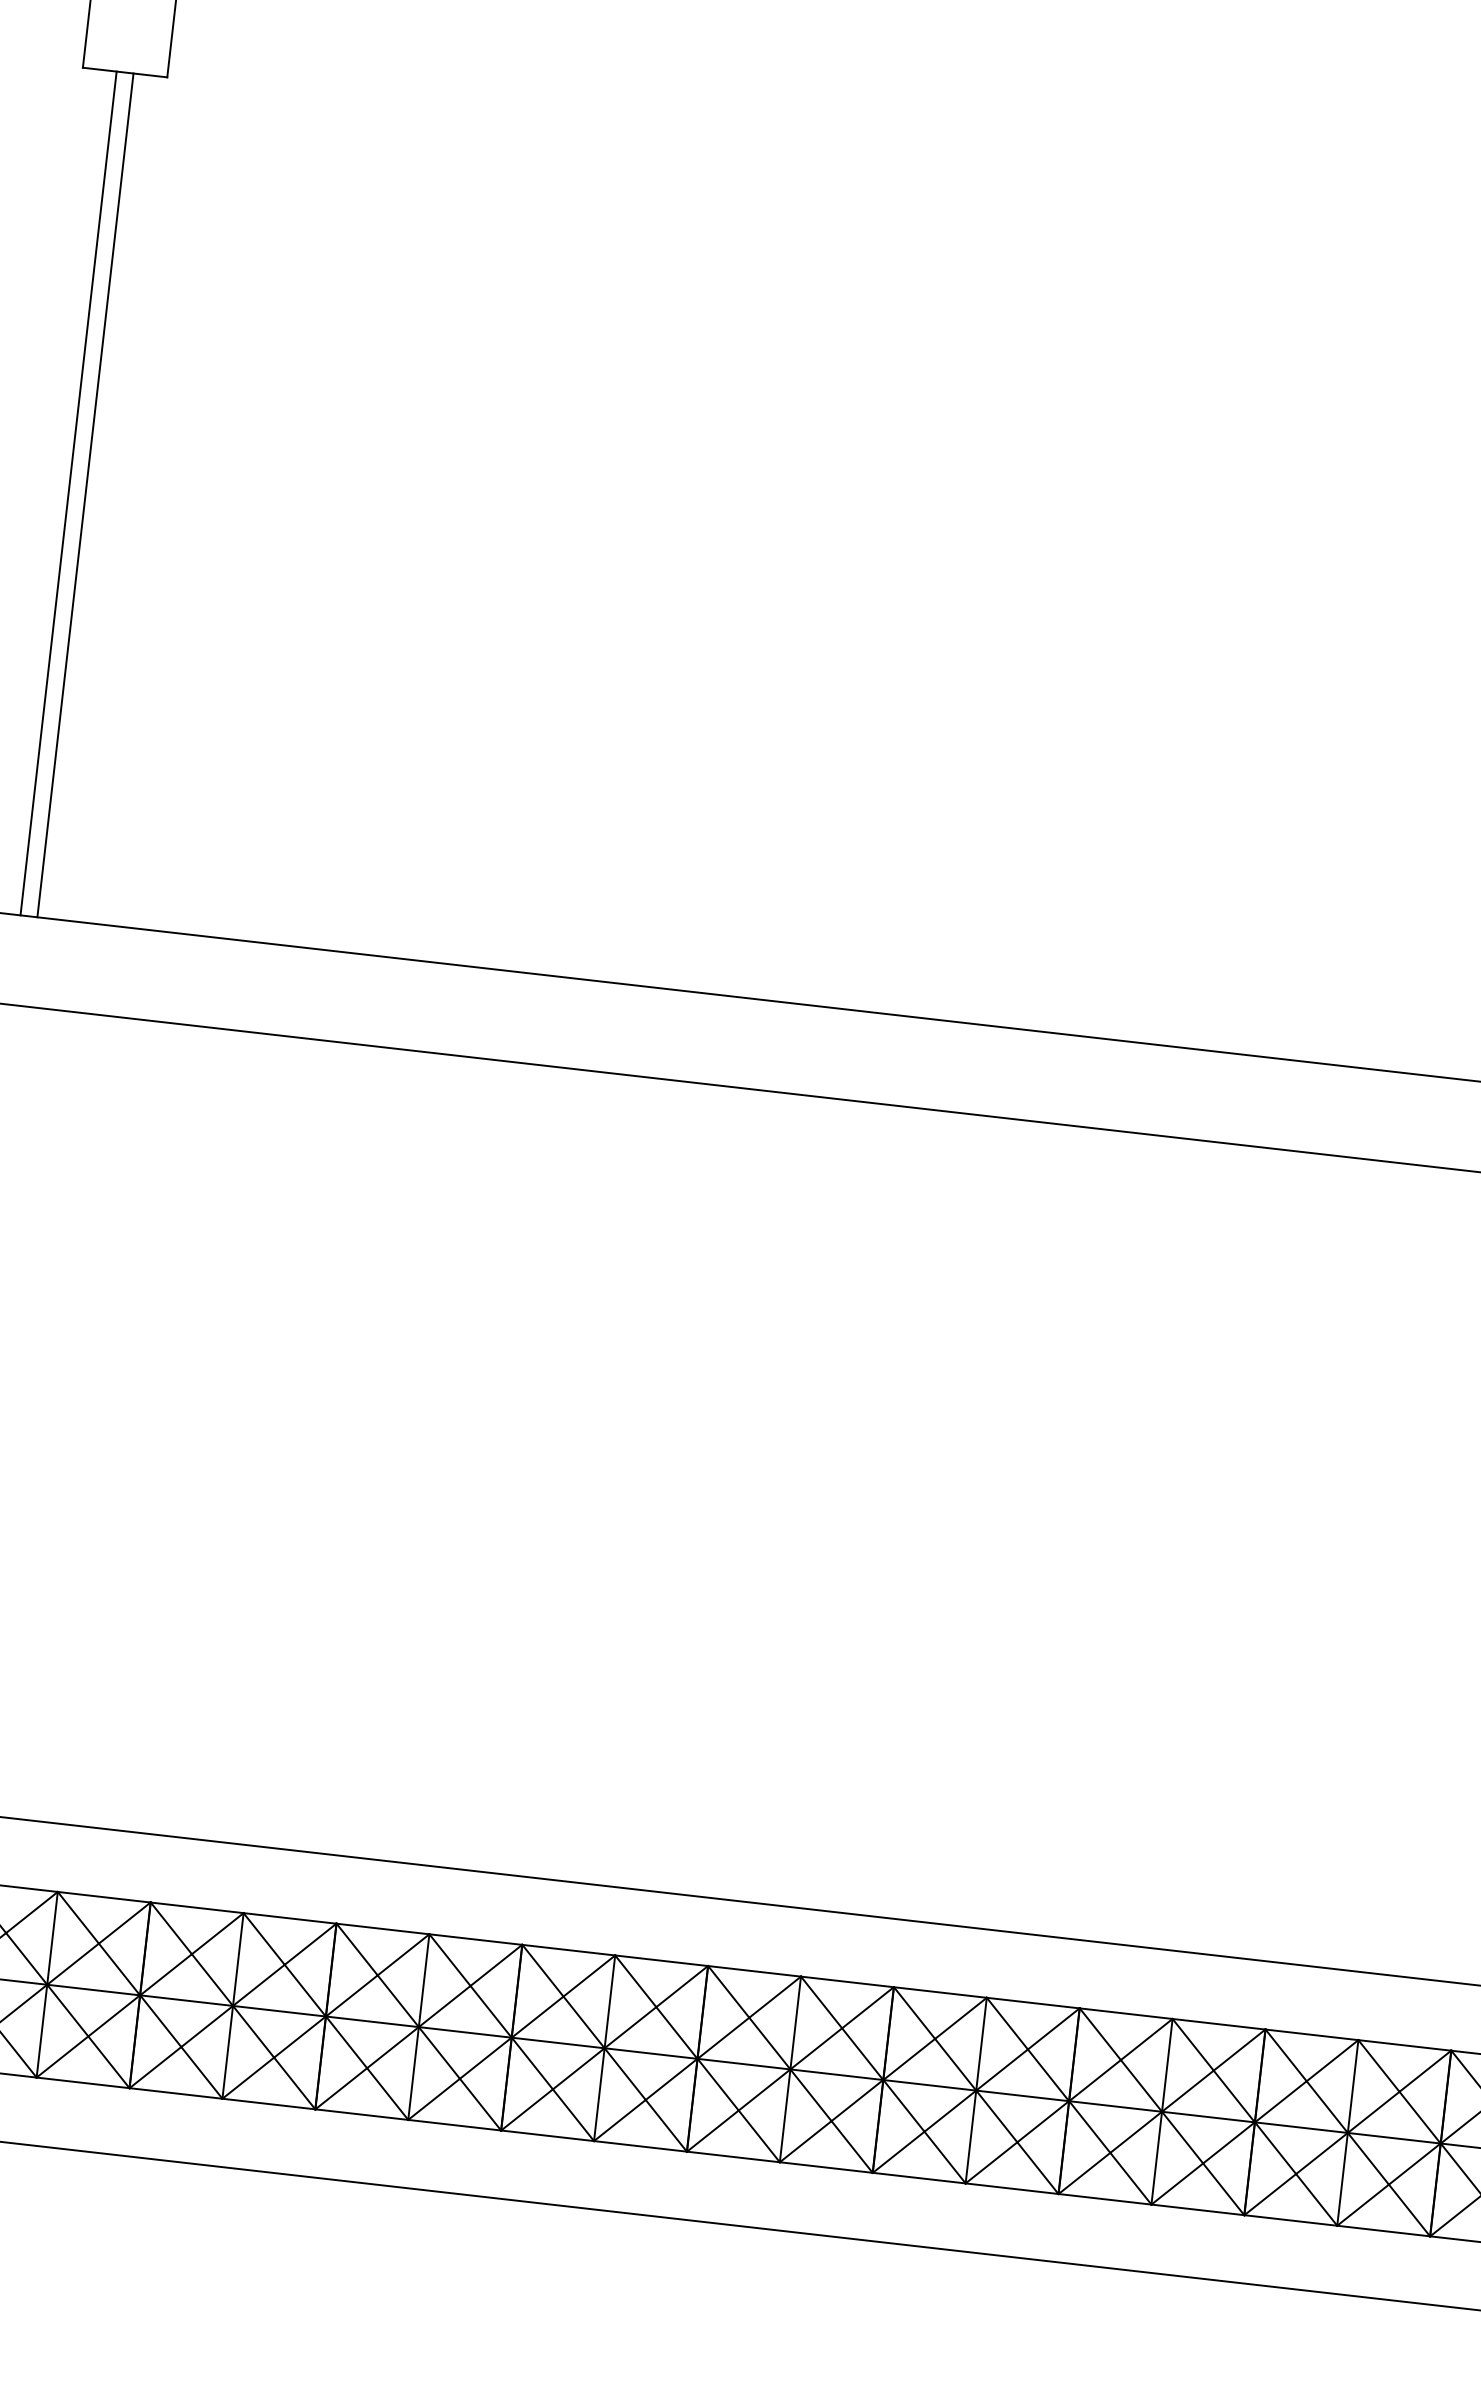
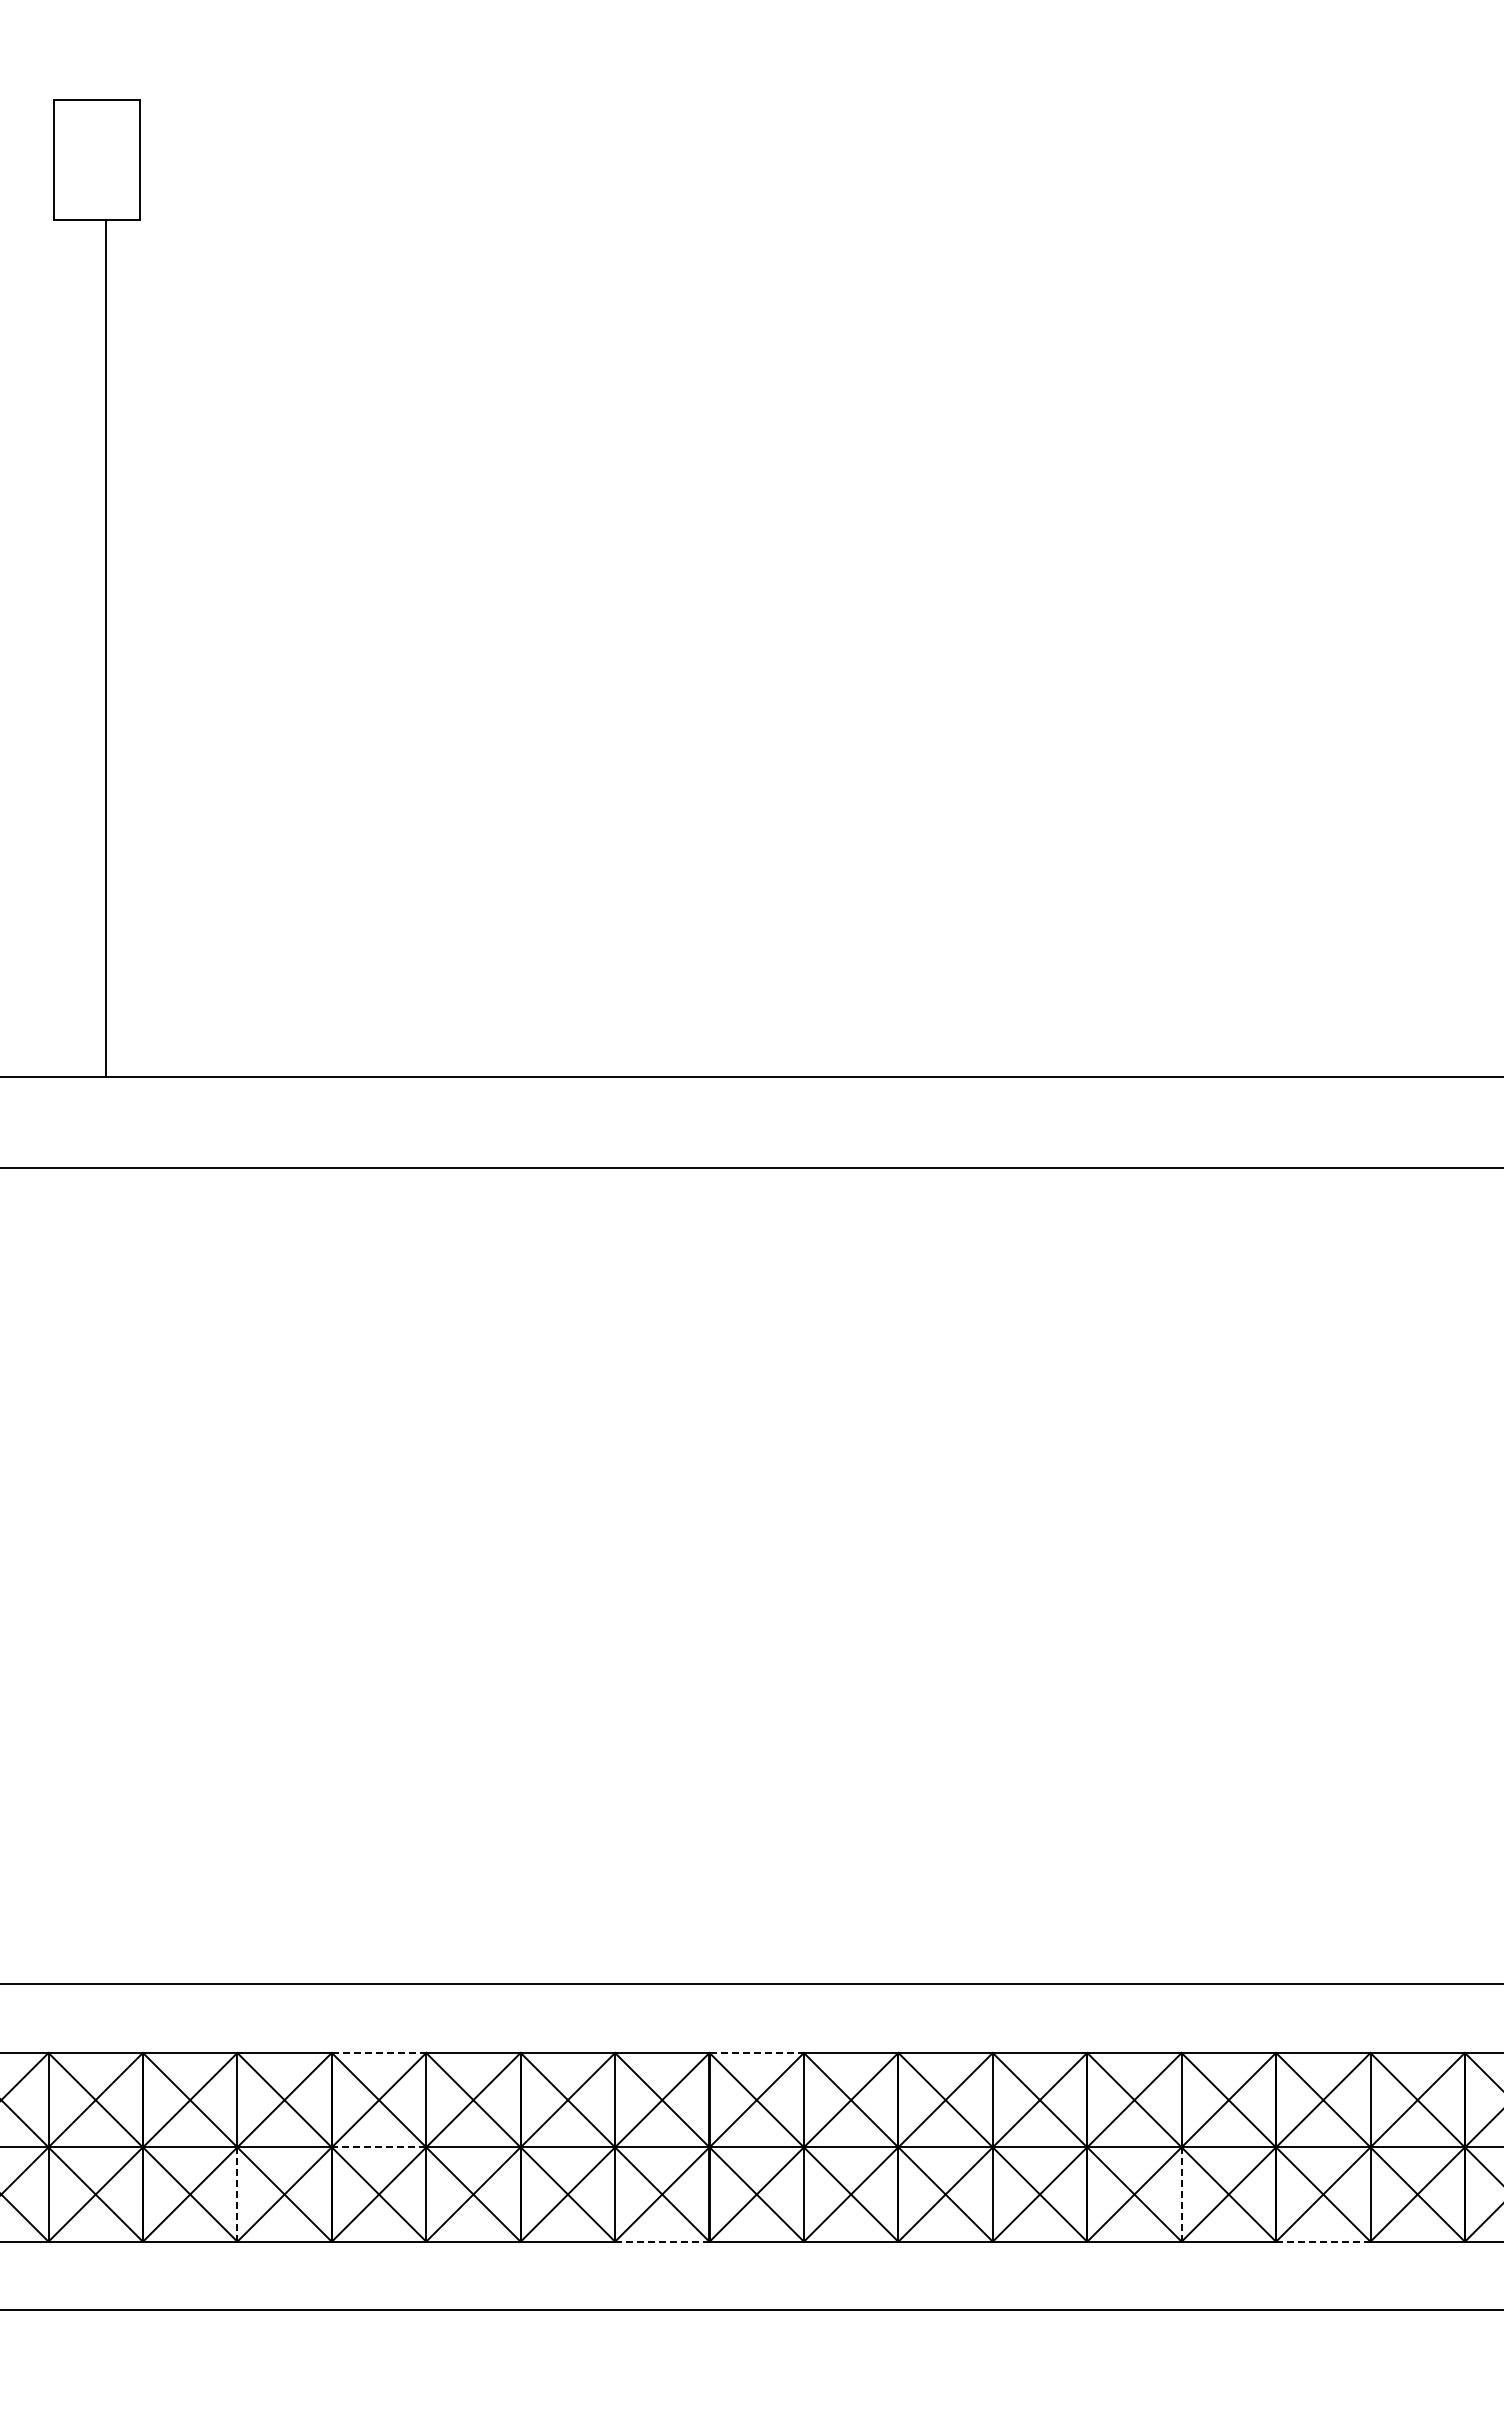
line: (68, 493) -> (88, 648), removed
line: (197, 1908) -> (379, 2053), solid -> dashed
line: (569, 1950) -> (757, 2053), solid -> dashed
line: (186, 2000) -> (378, 2147), solid -> dashed
line: (42, 2031) -> (237, 2194), solid -> dashed
line: (454, 2125) -> (662, 2241), solid -> dashed
line: (970, 2136) -> (1181, 2194), solid -> dashed
line: (1105, 2199) -> (1323, 2241), solid -> dashed

